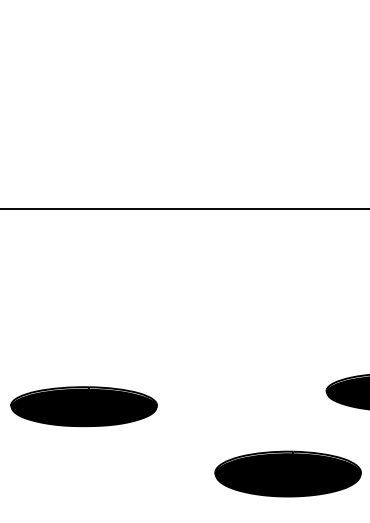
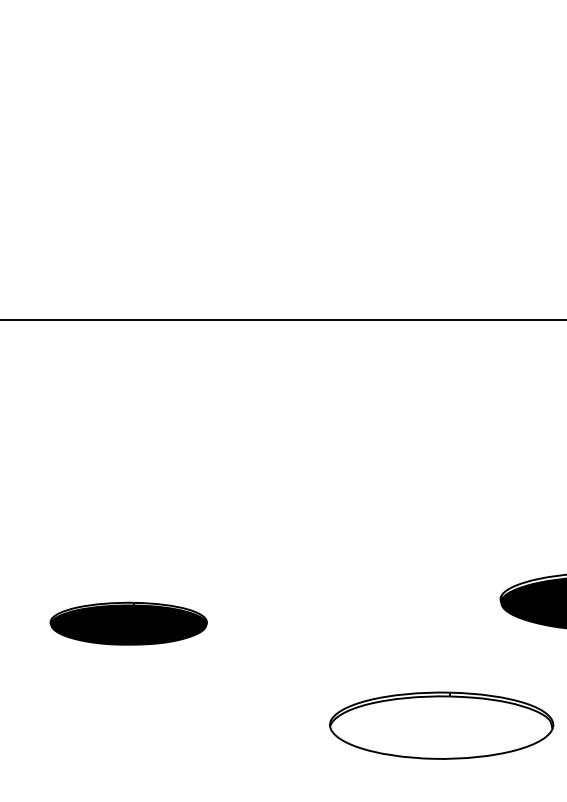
part: (83, 406) -> (127, 623), size x0.7
fill: (288, 475) -> (442, 729), removed

